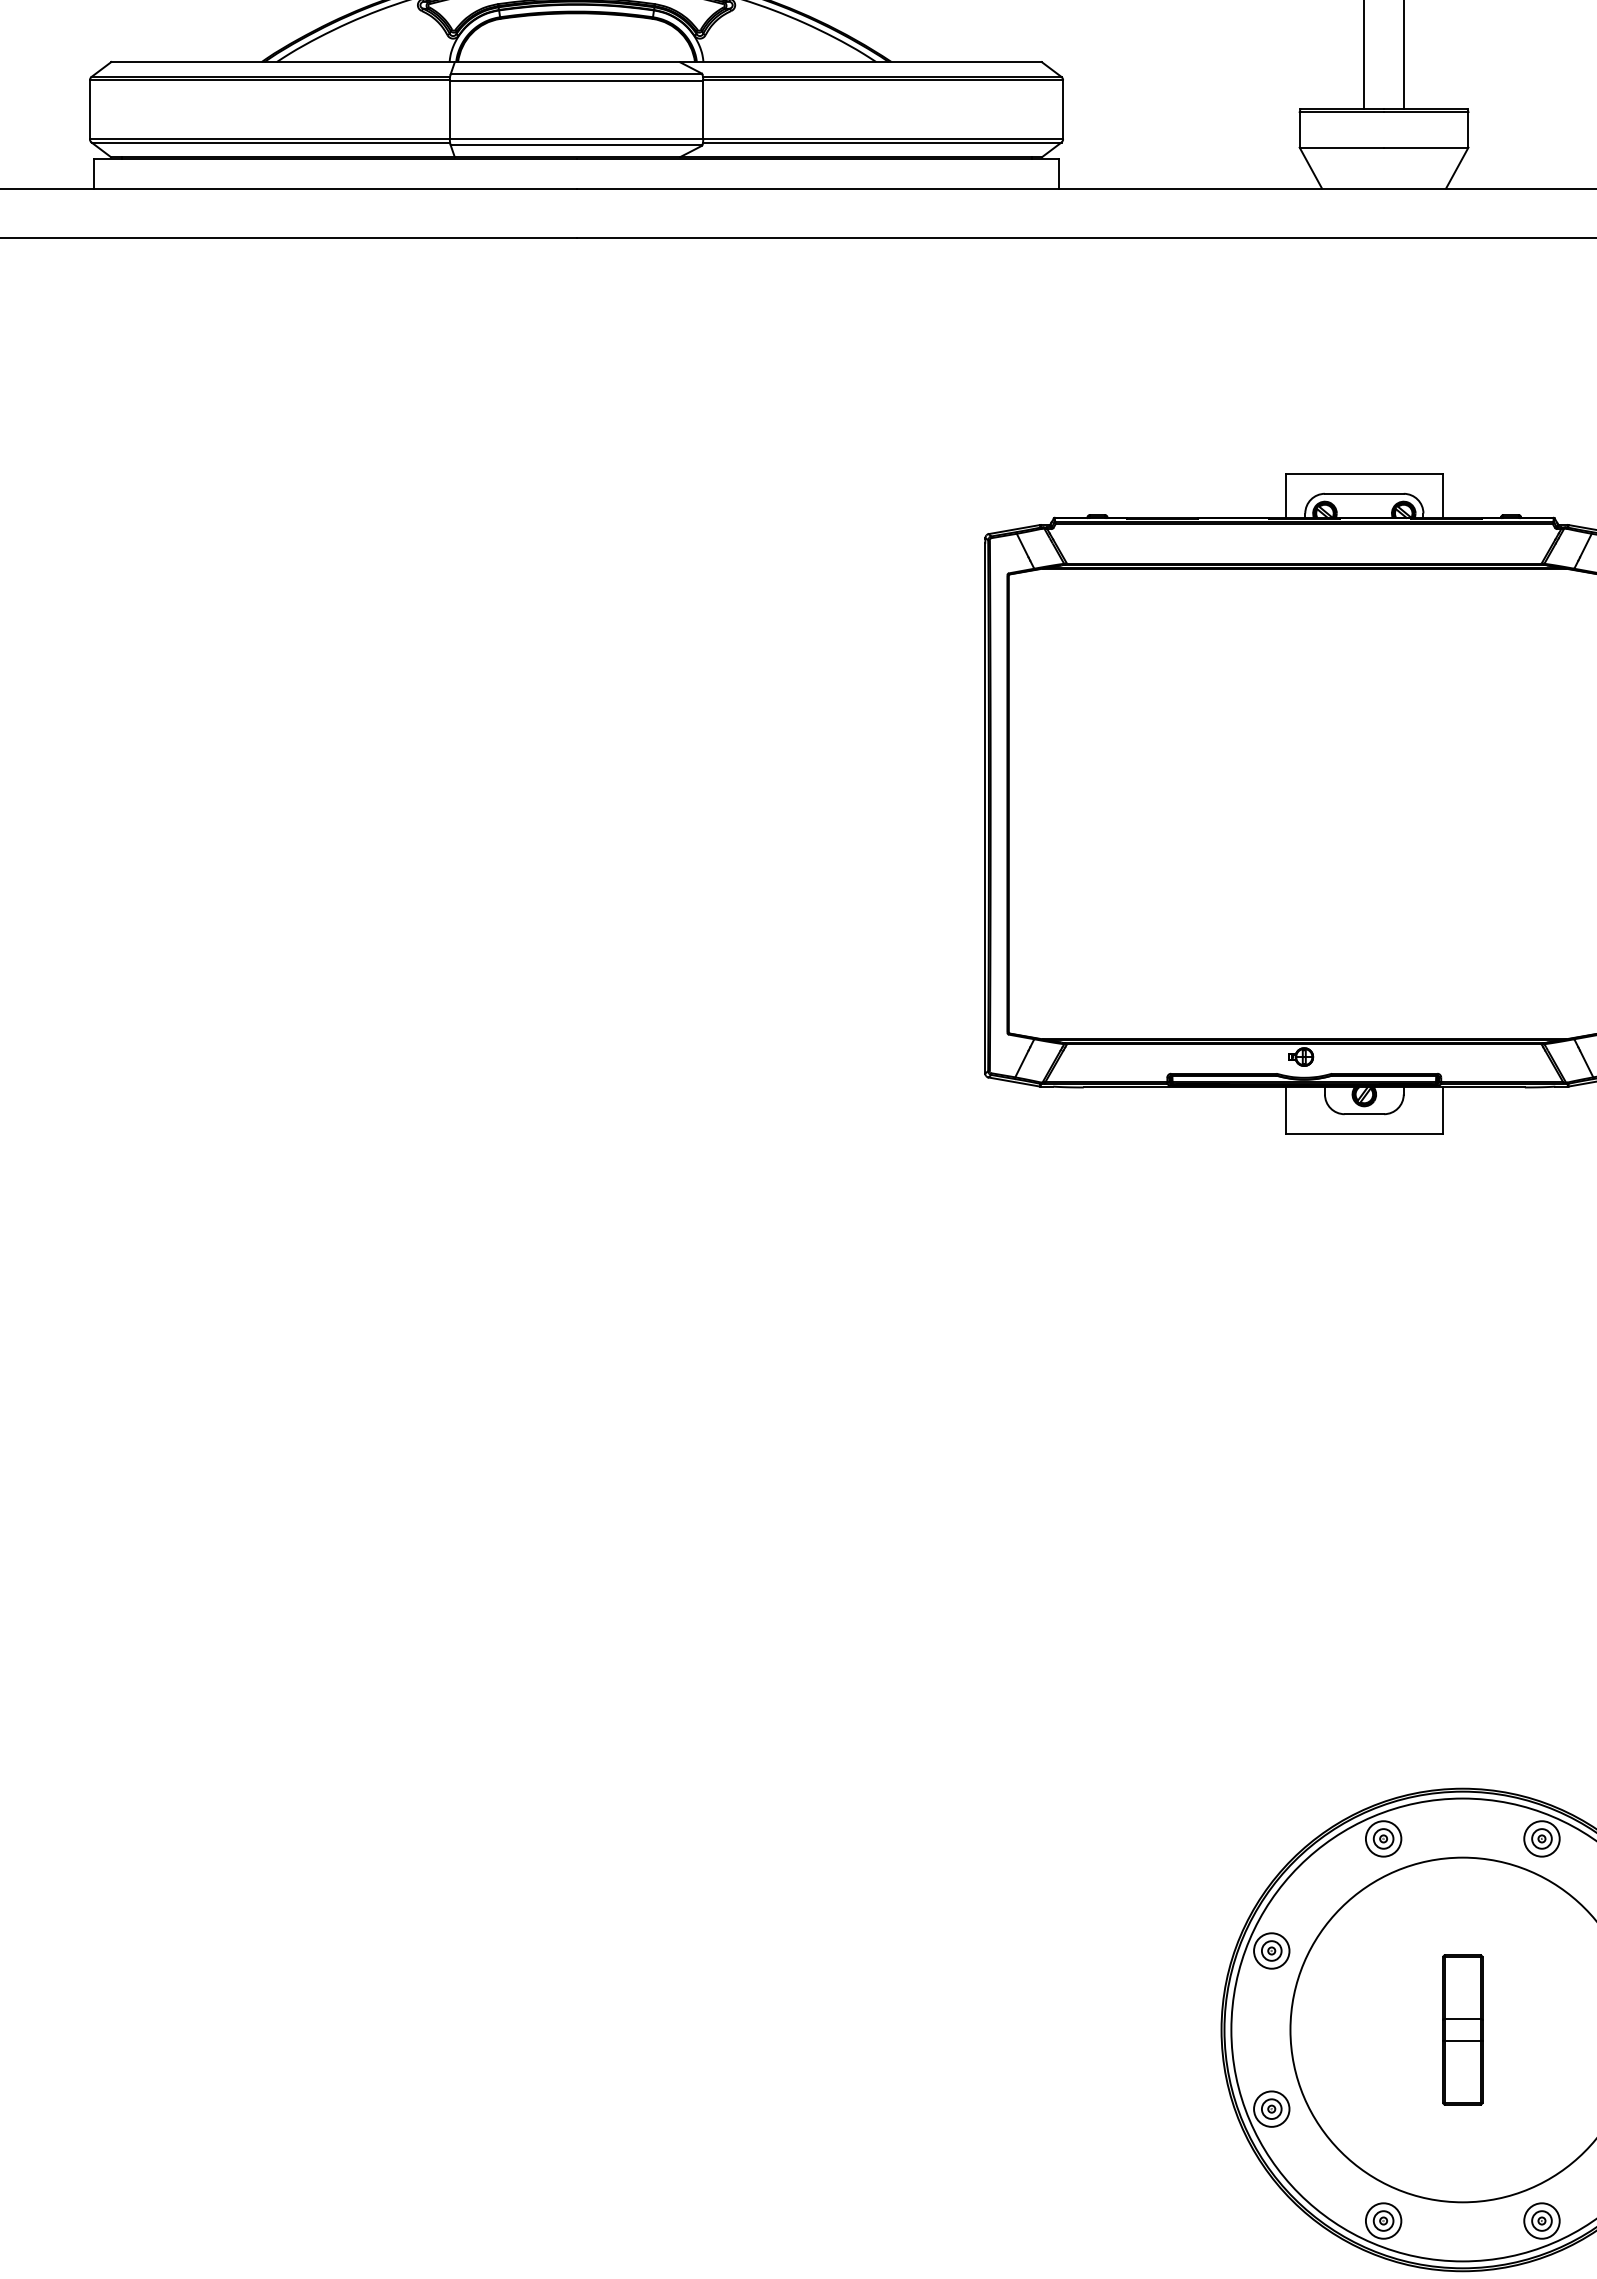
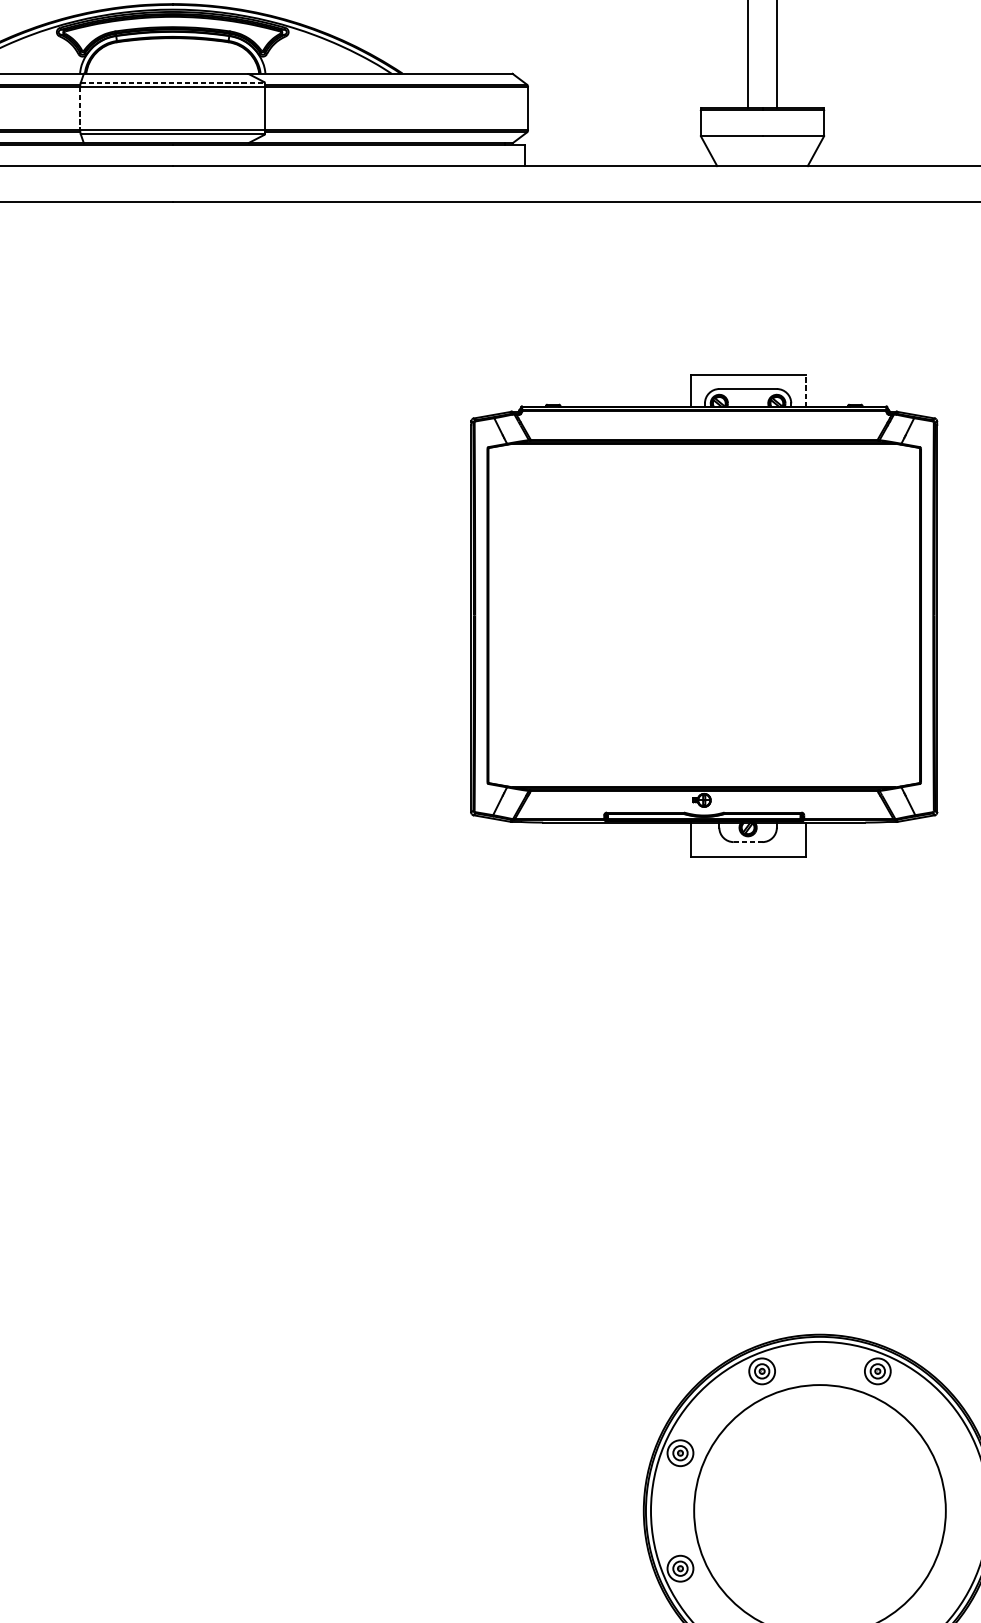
line: (576, 74) -> (172, 82), solid -> dashed
line: (449, 110) -> (79, 109), solid -> dashed
line: (1443, 496) -> (805, 391), solid -> dashed
line: (1364, 1114) -> (748, 842), solid -> dashed
part: (1462, 2029) -> (819, 1510), removed

